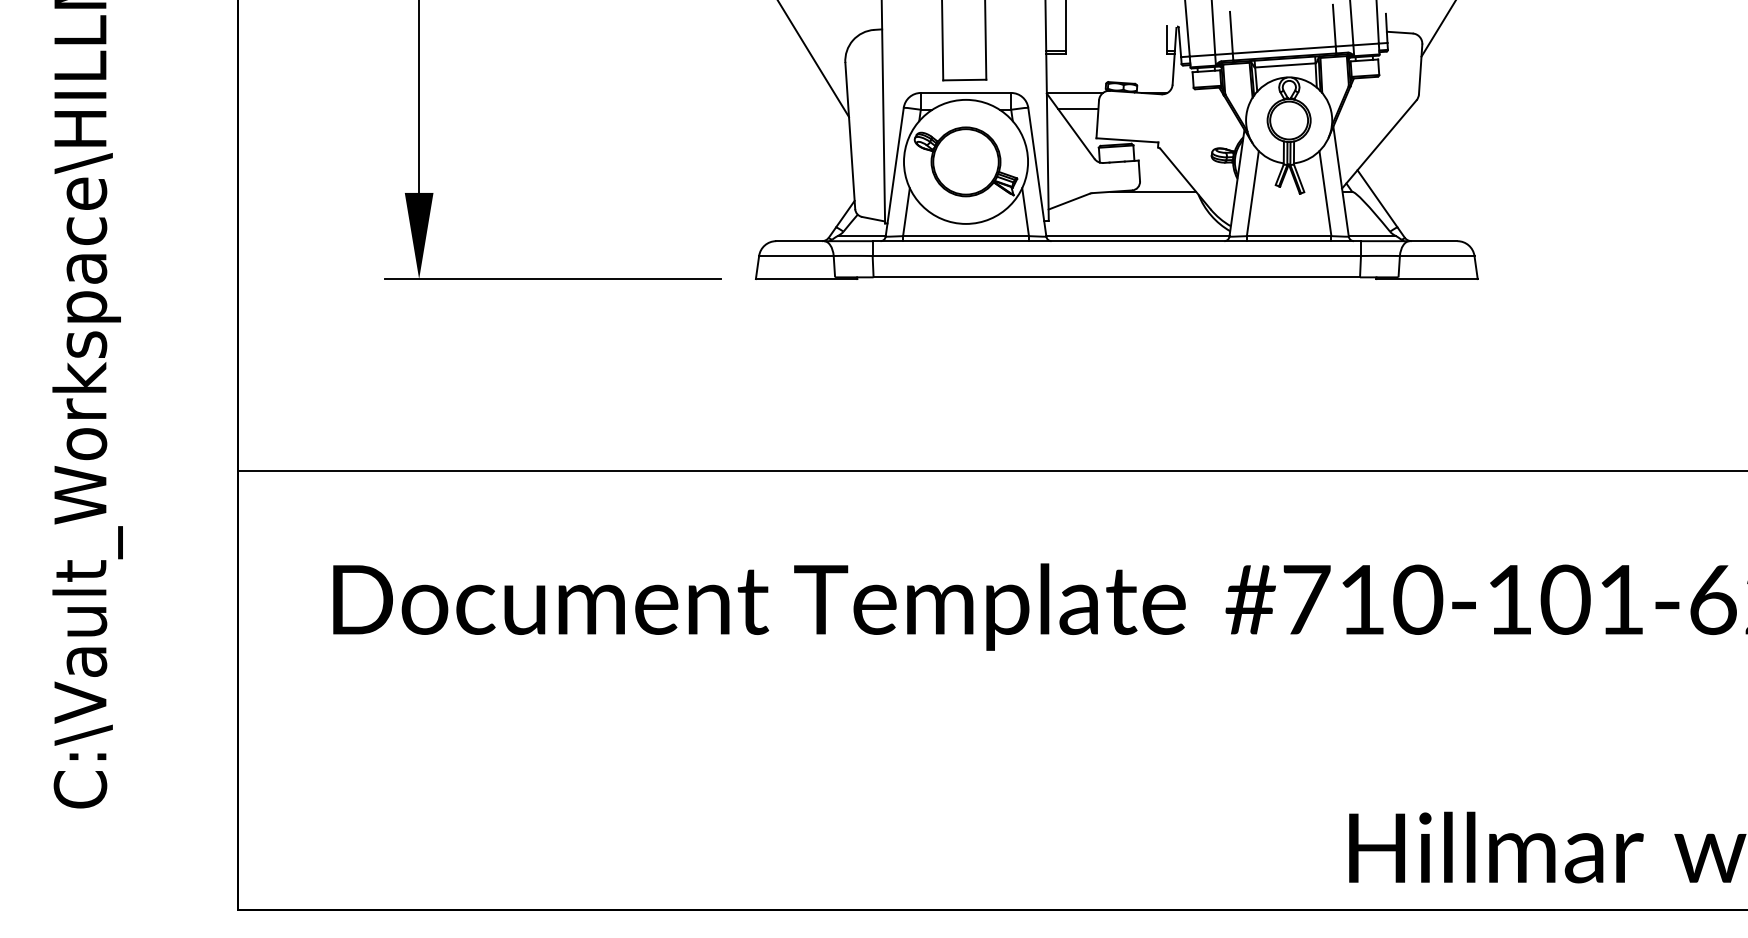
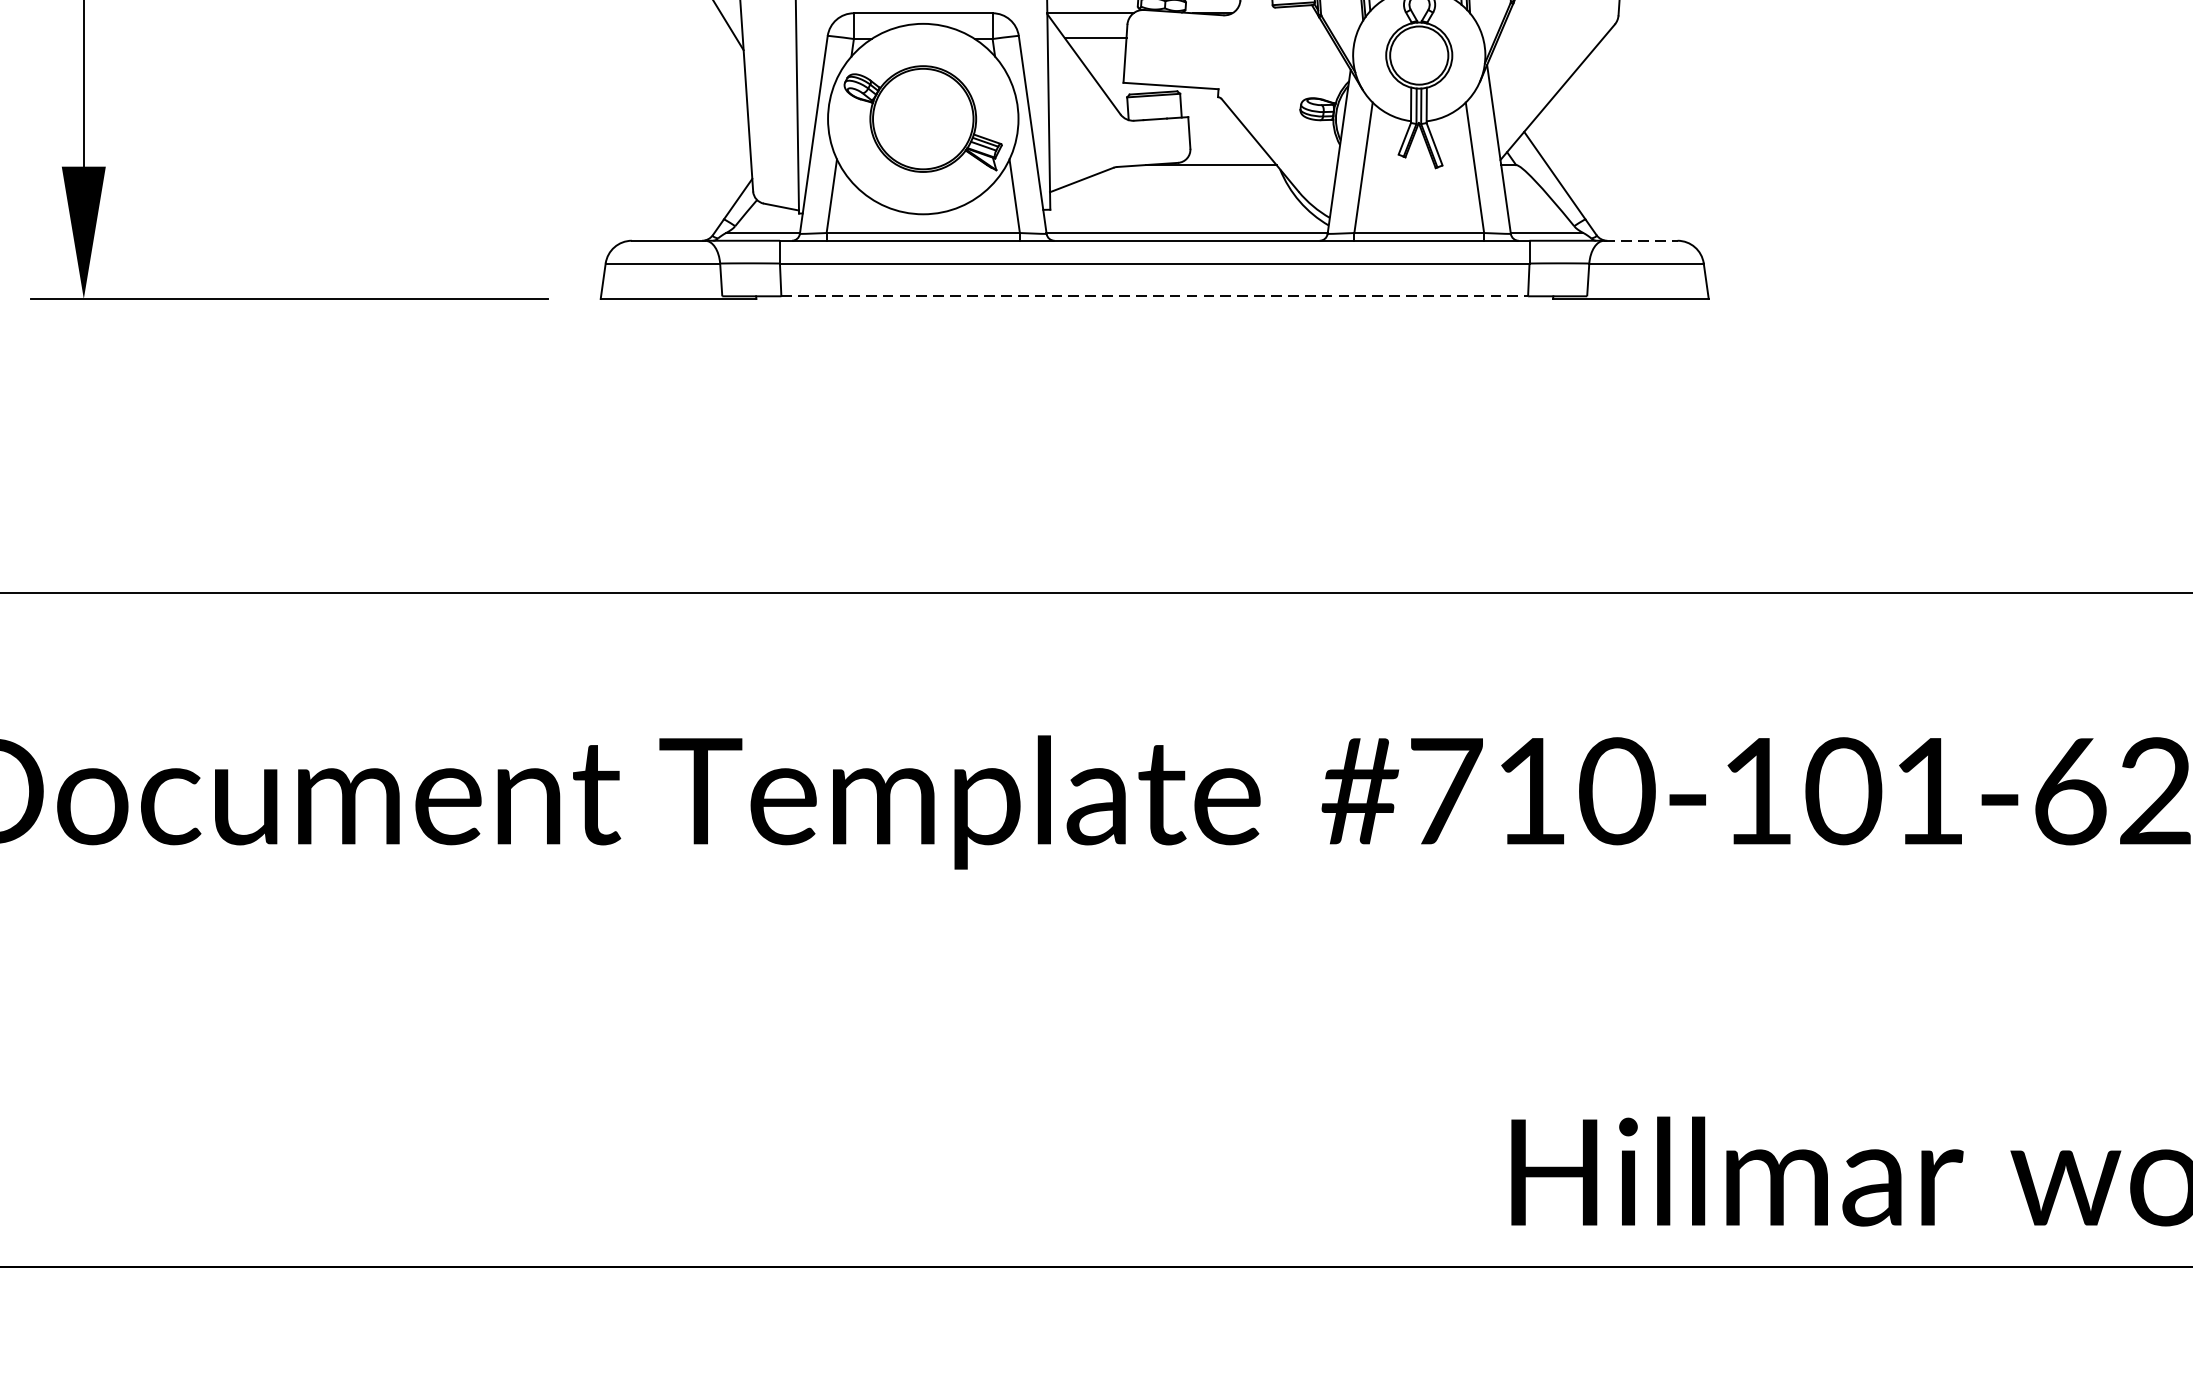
line: (1433, 241) -> (1640, 241), solid -> dashed
line: (1117, 277) -> (1155, 296), solid -> dashed

